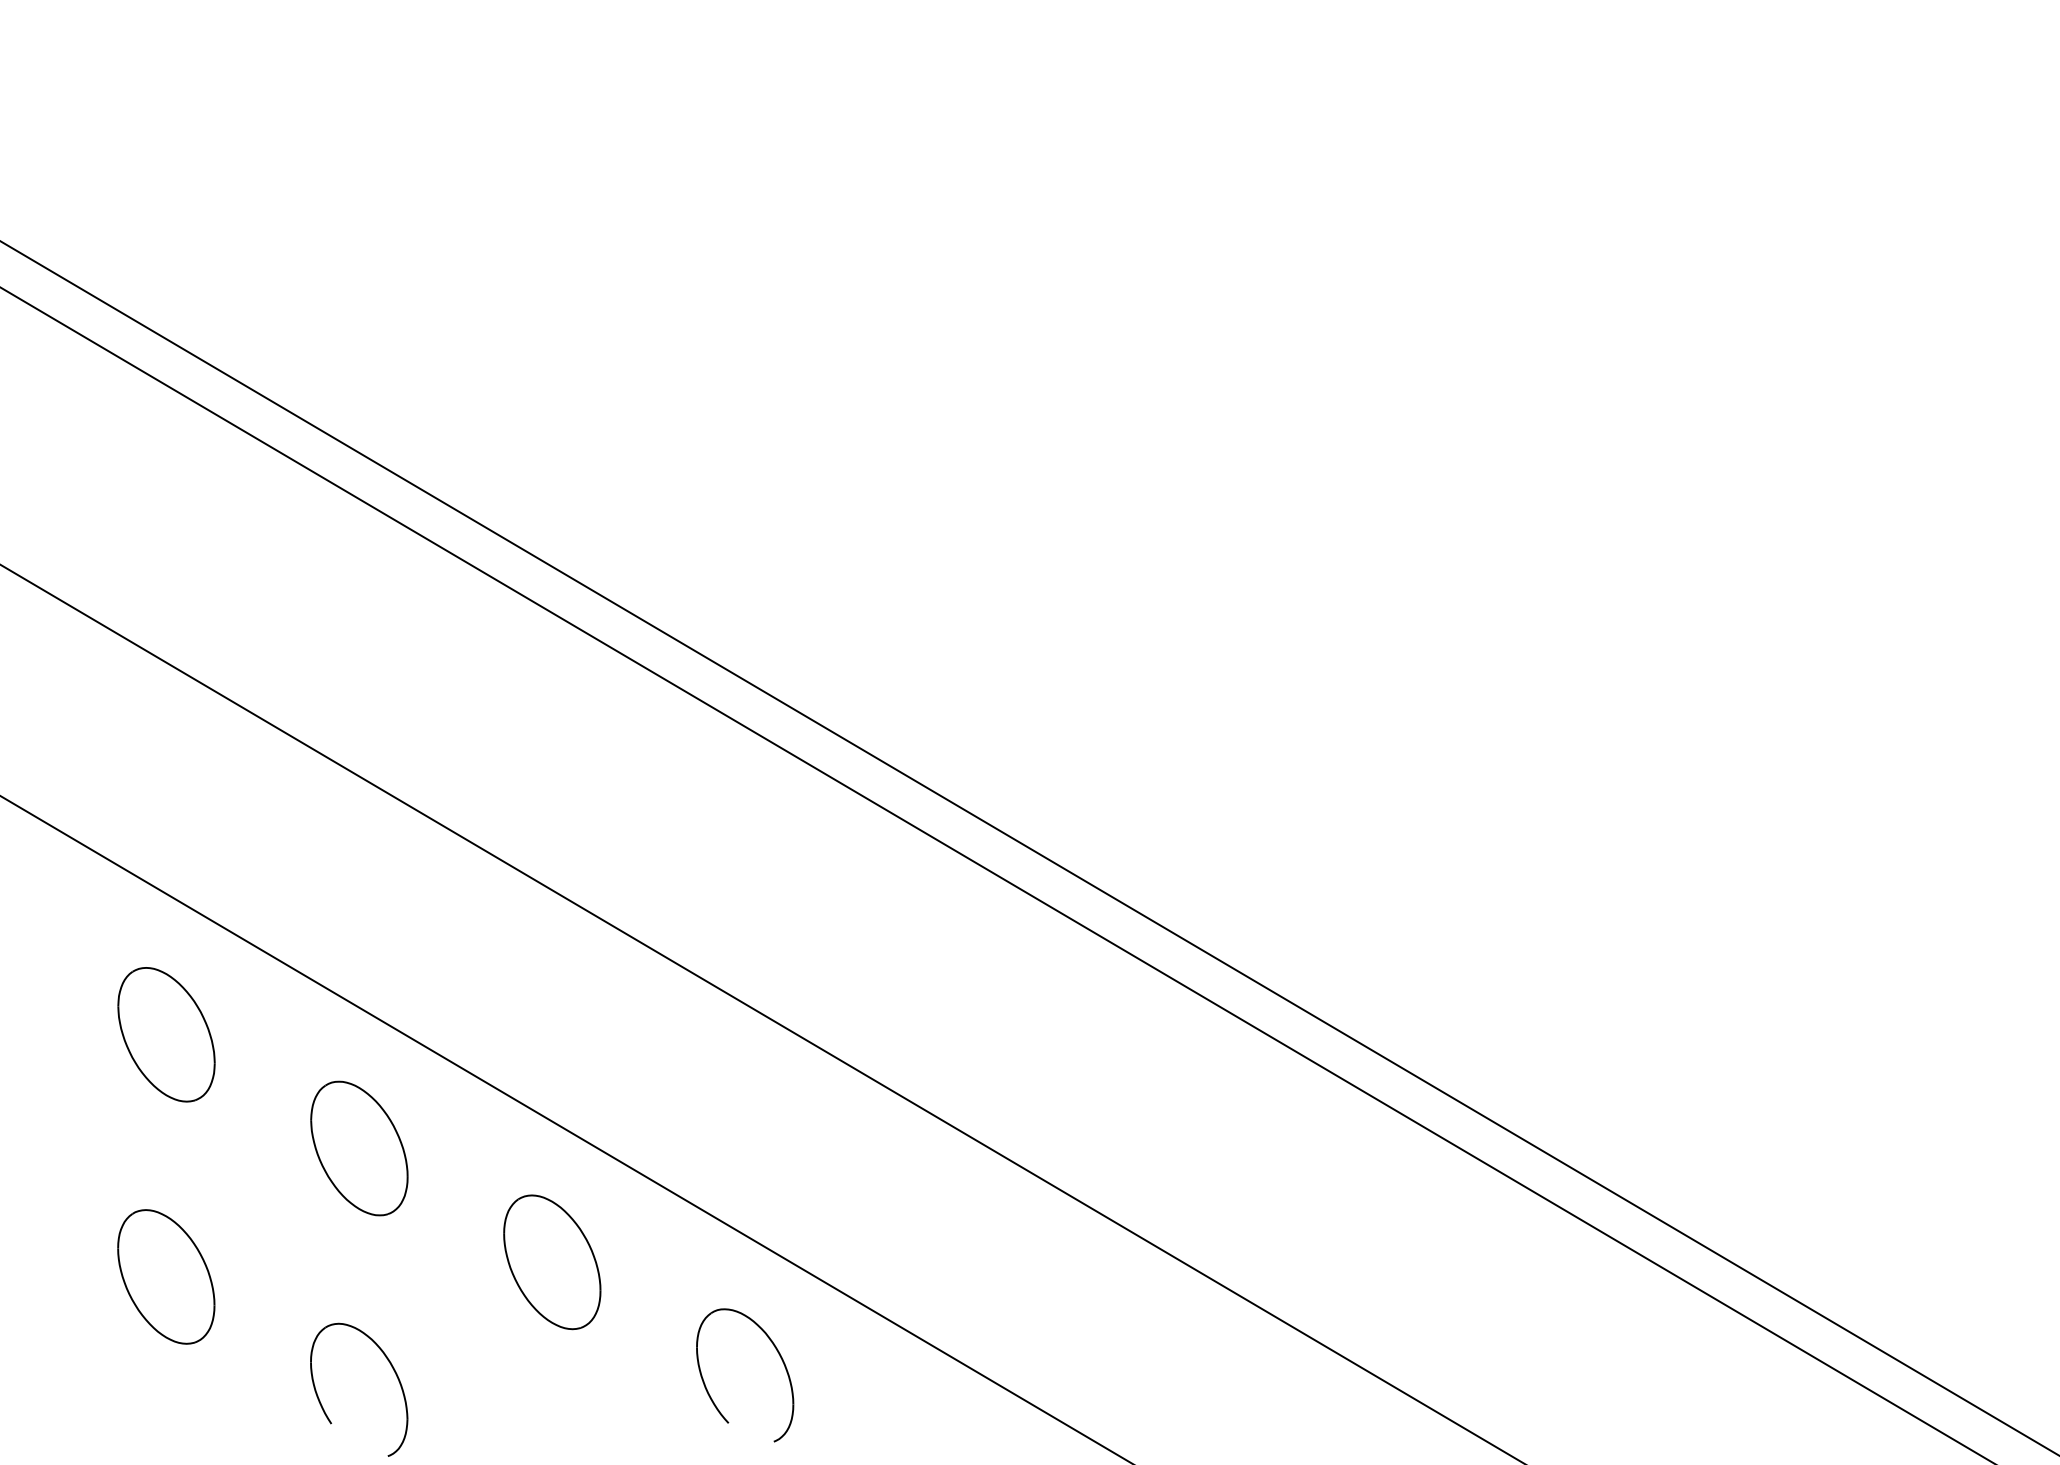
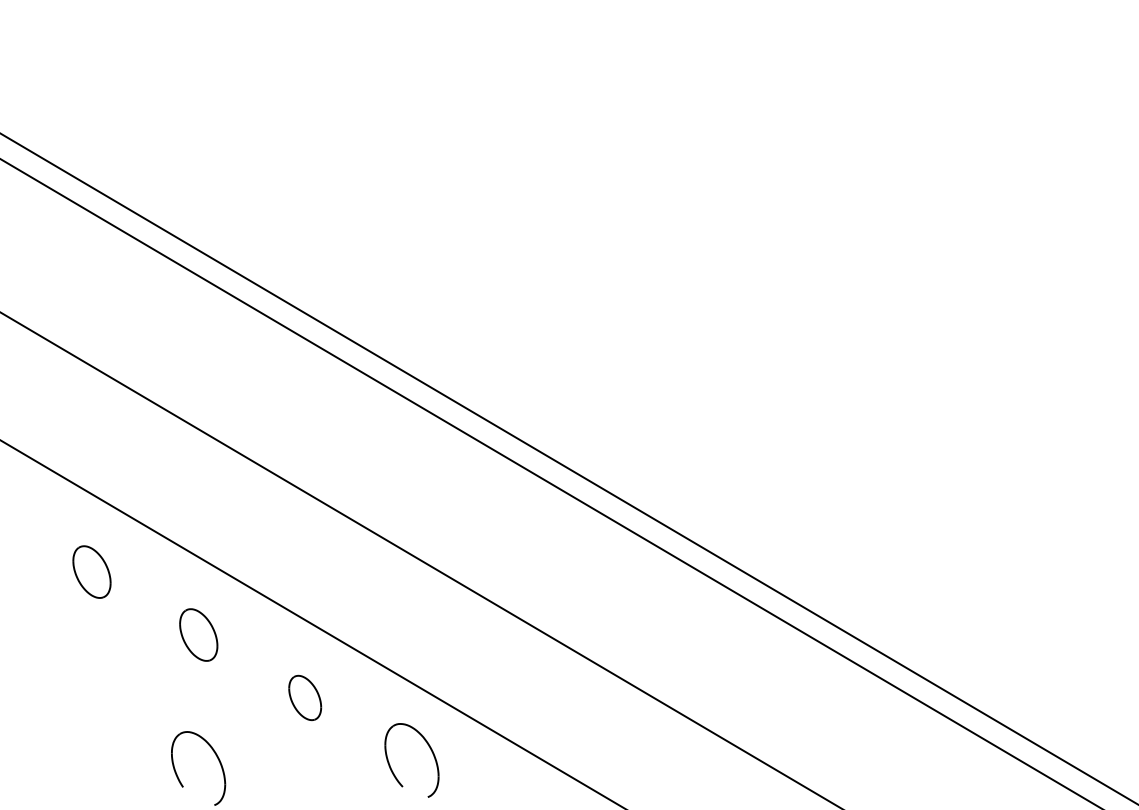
part: (165, 1033) -> (91, 571), size x0.7
part: (359, 1147) -> (198, 634), size x0.7
part: (550, 1261) -> (304, 697), size x0.6
part: (165, 1275) -> (91, 705), removed

